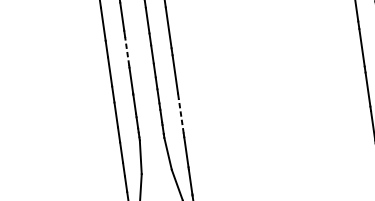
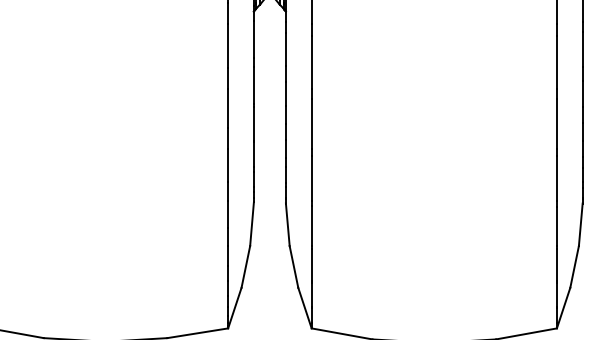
line: (126, 51) -> (253, 85), dashed -> solid
line: (181, 116) -> (311, 178), dashed -> solid

